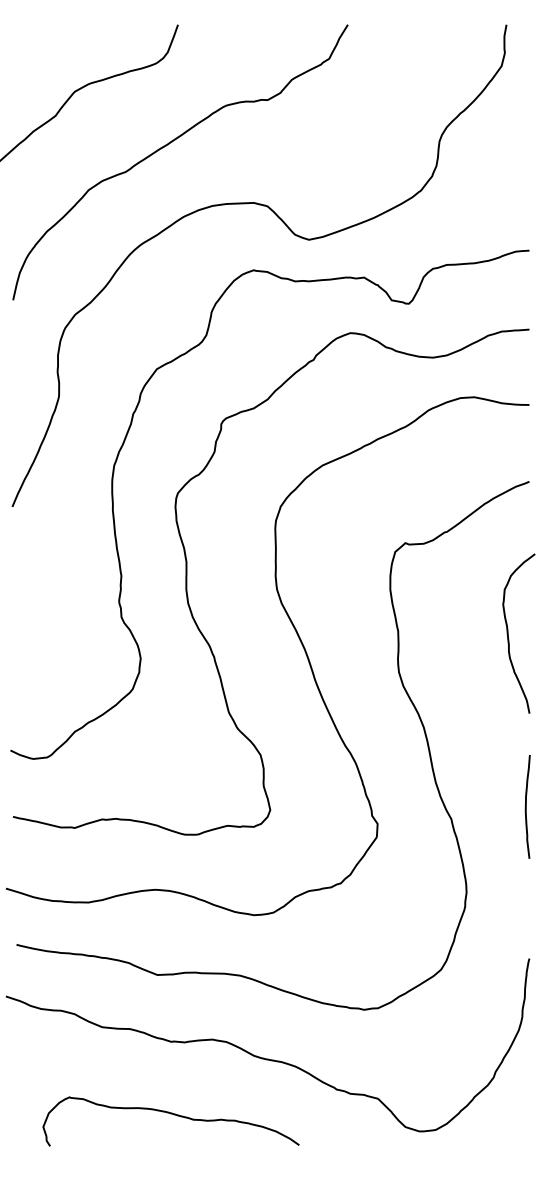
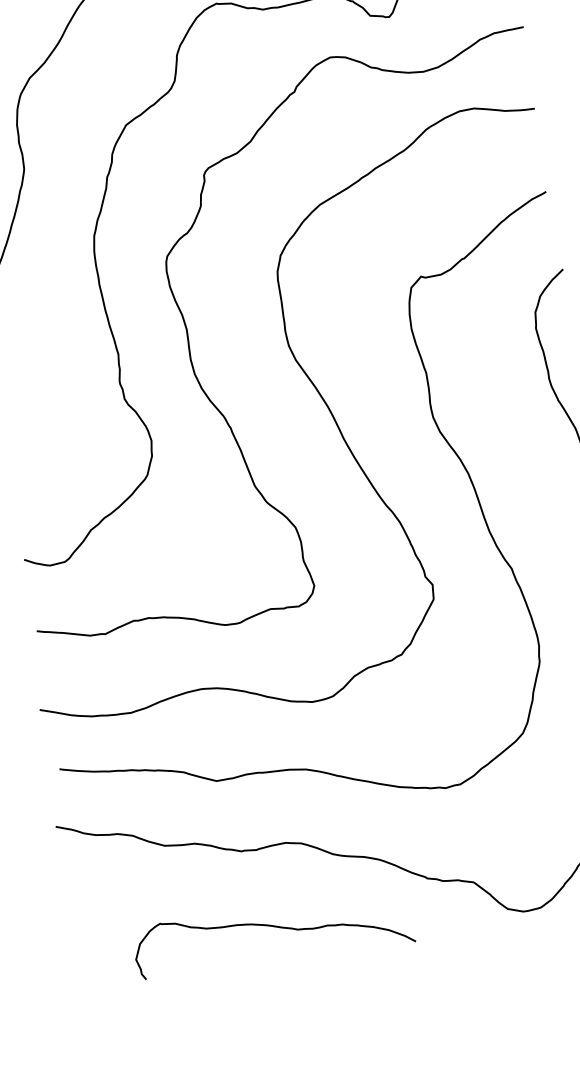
curve: (170, 1114) -> (271, 927), moved

